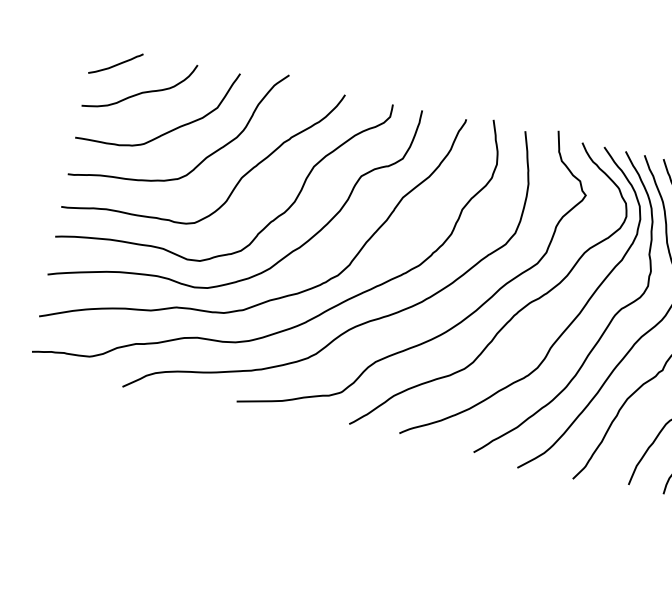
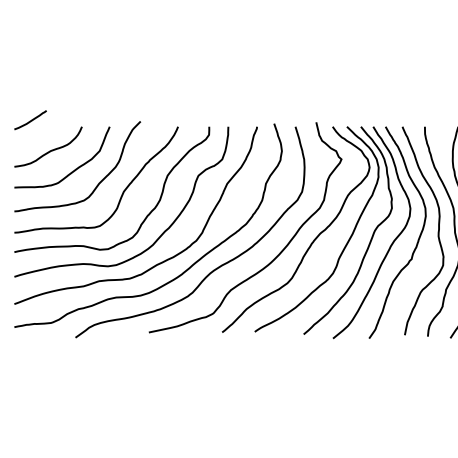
curve: (115, 64) -> (30, 120), moved

